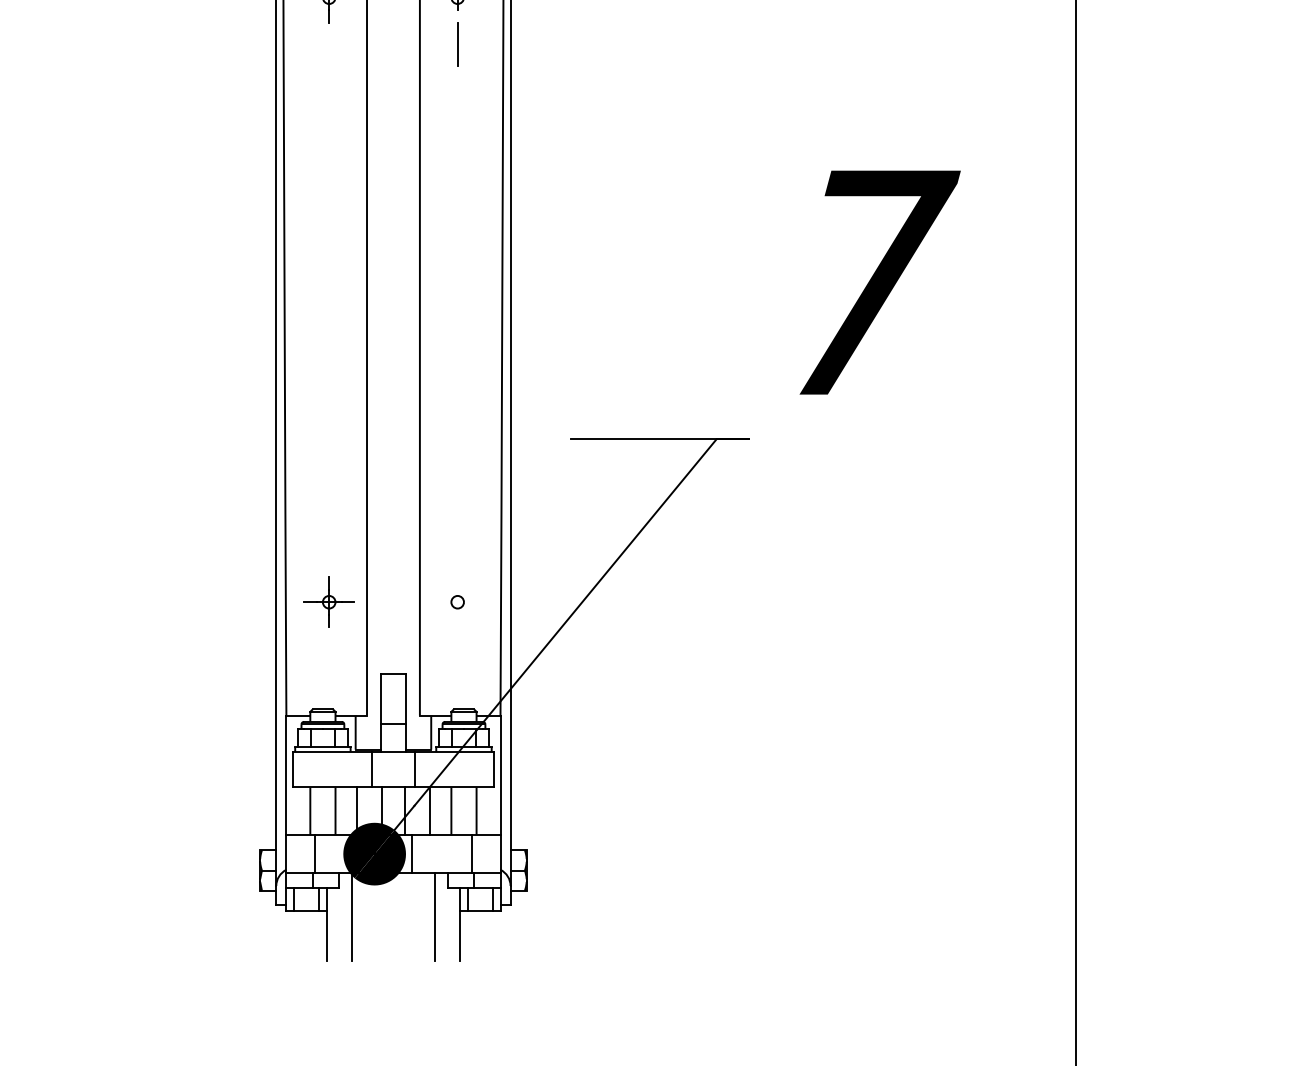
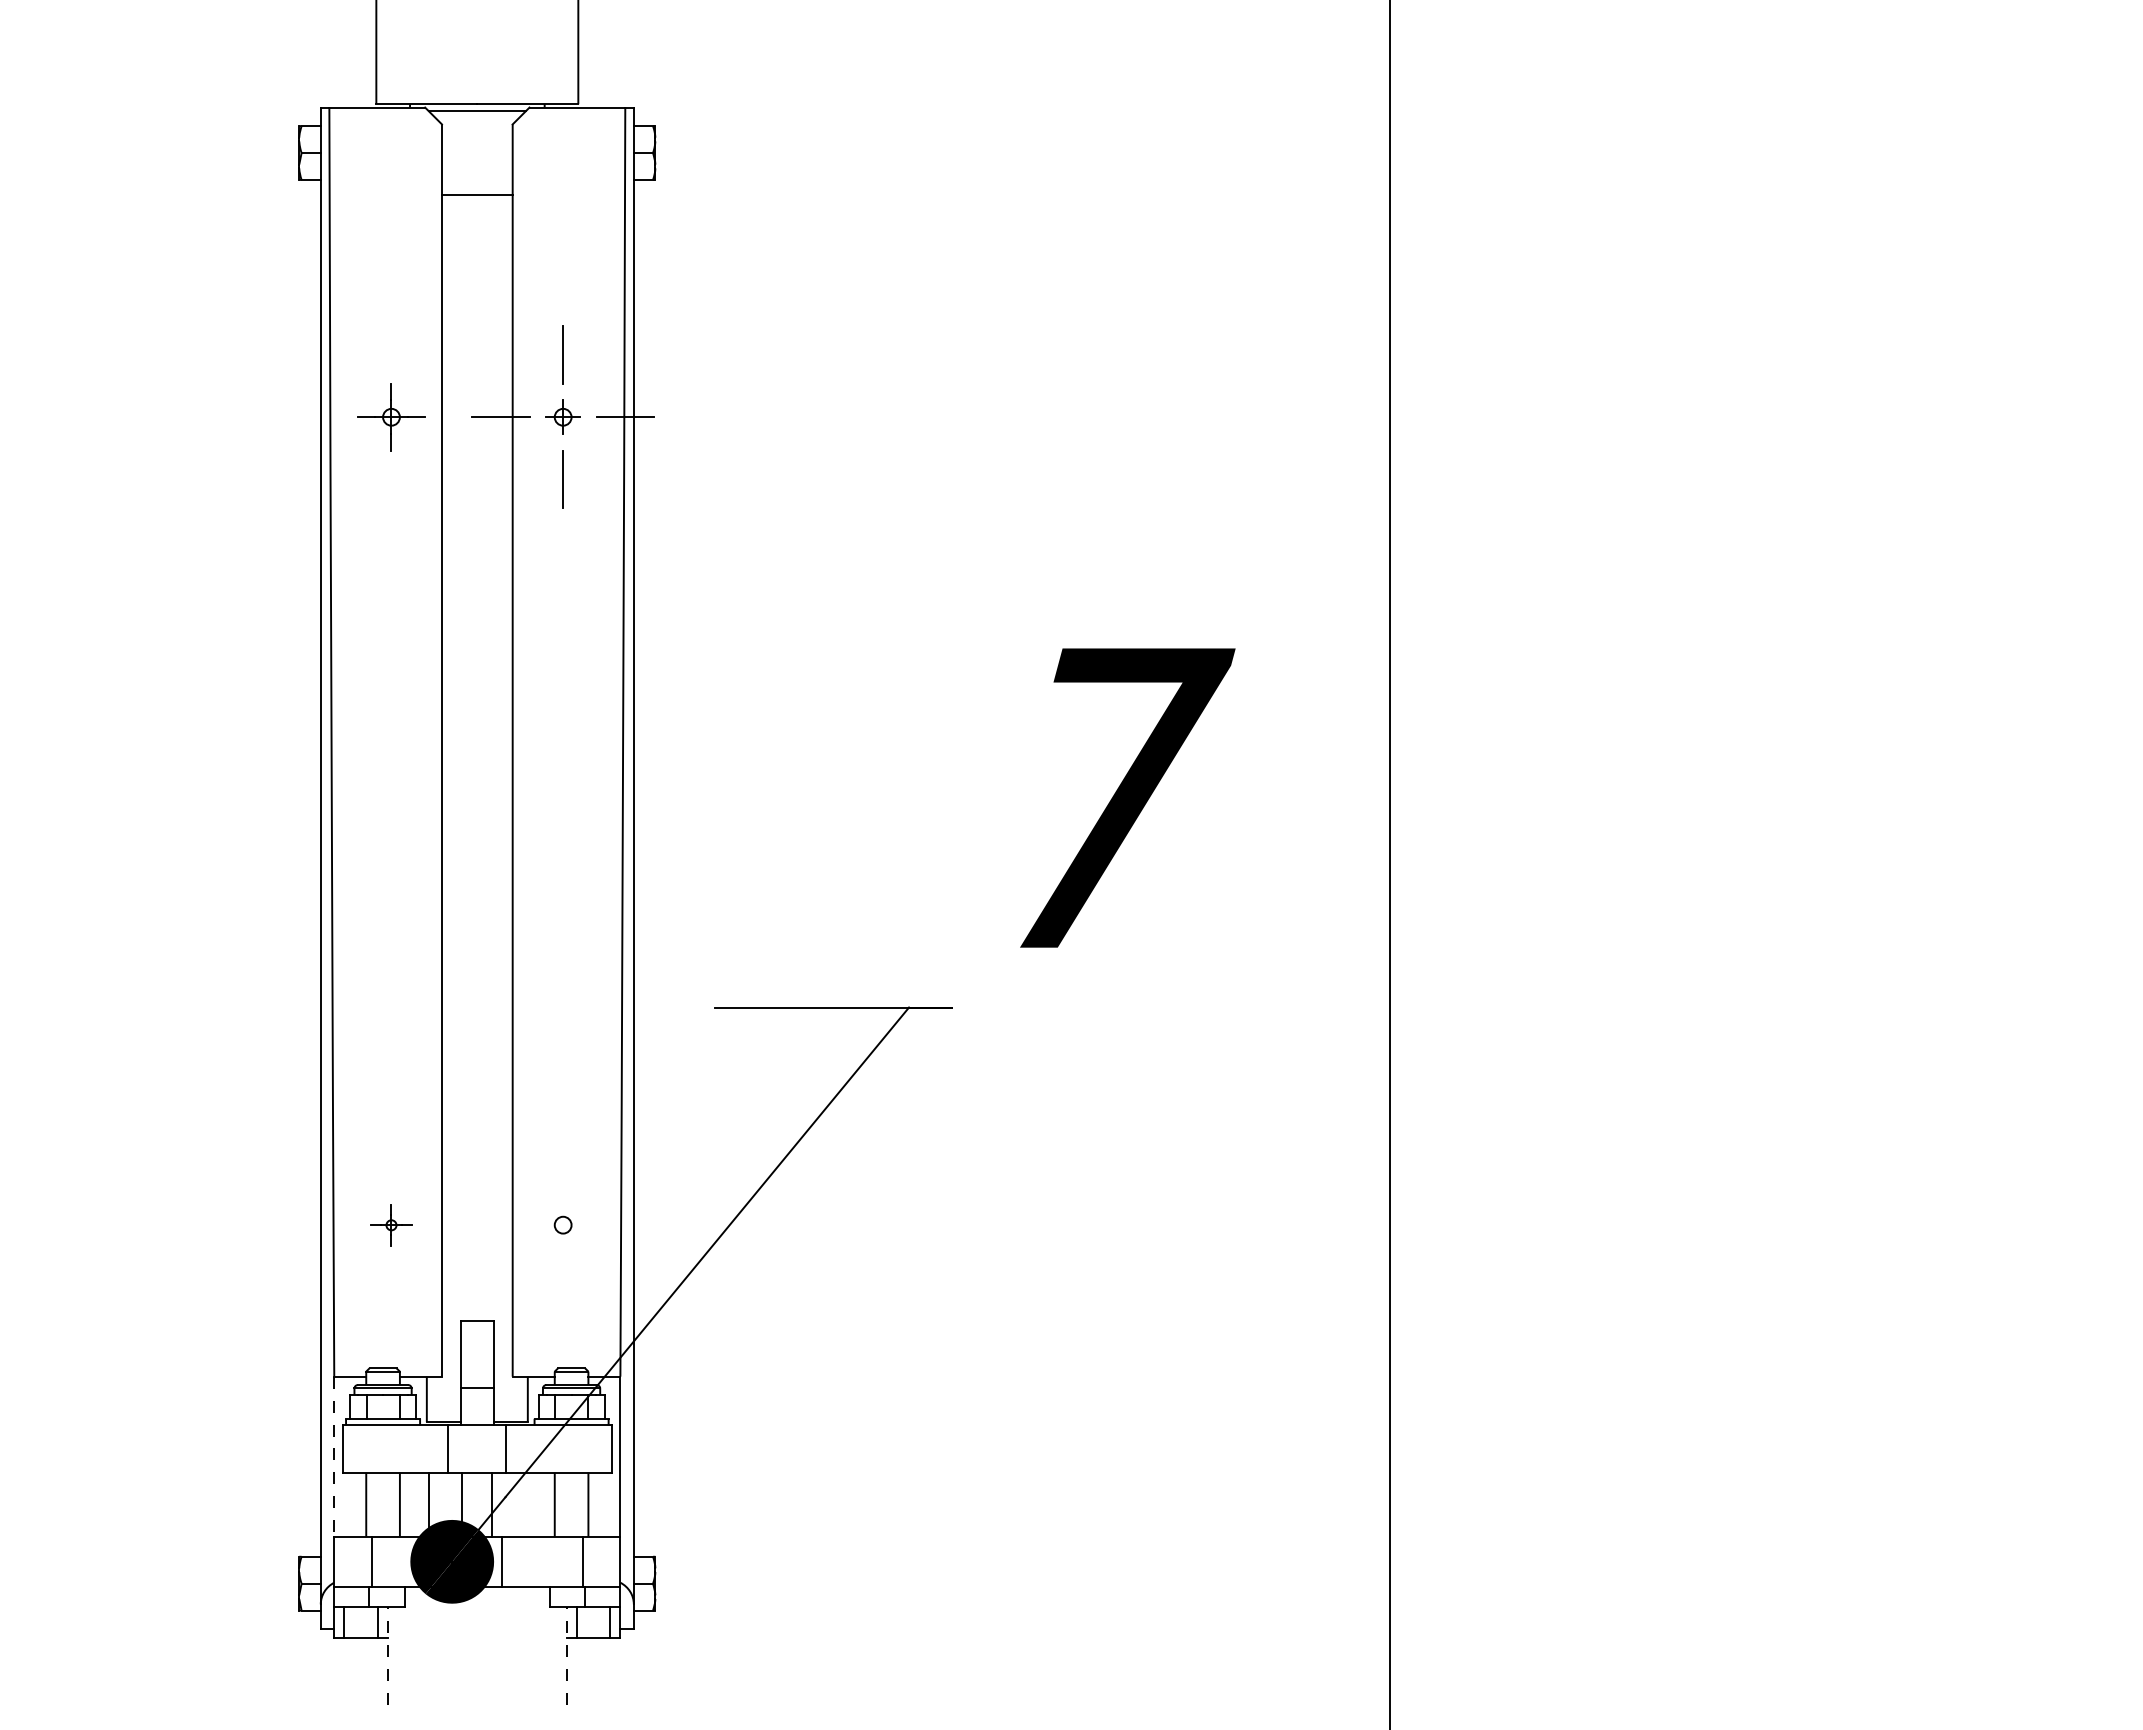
part: (329, 602) -> (391, 1225), size x0.6
line: (286, 775) -> (334, 1456), solid -> dashed
line: (430, 811) -> (526, 1504), removed
line: (351, 916) -> (421, 1645), removed
line: (434, 916) -> (532, 1645), removed
line: (326, 925) -> (388, 1656), solid -> dashed
line: (460, 925) -> (566, 1656), solid -> dashed

